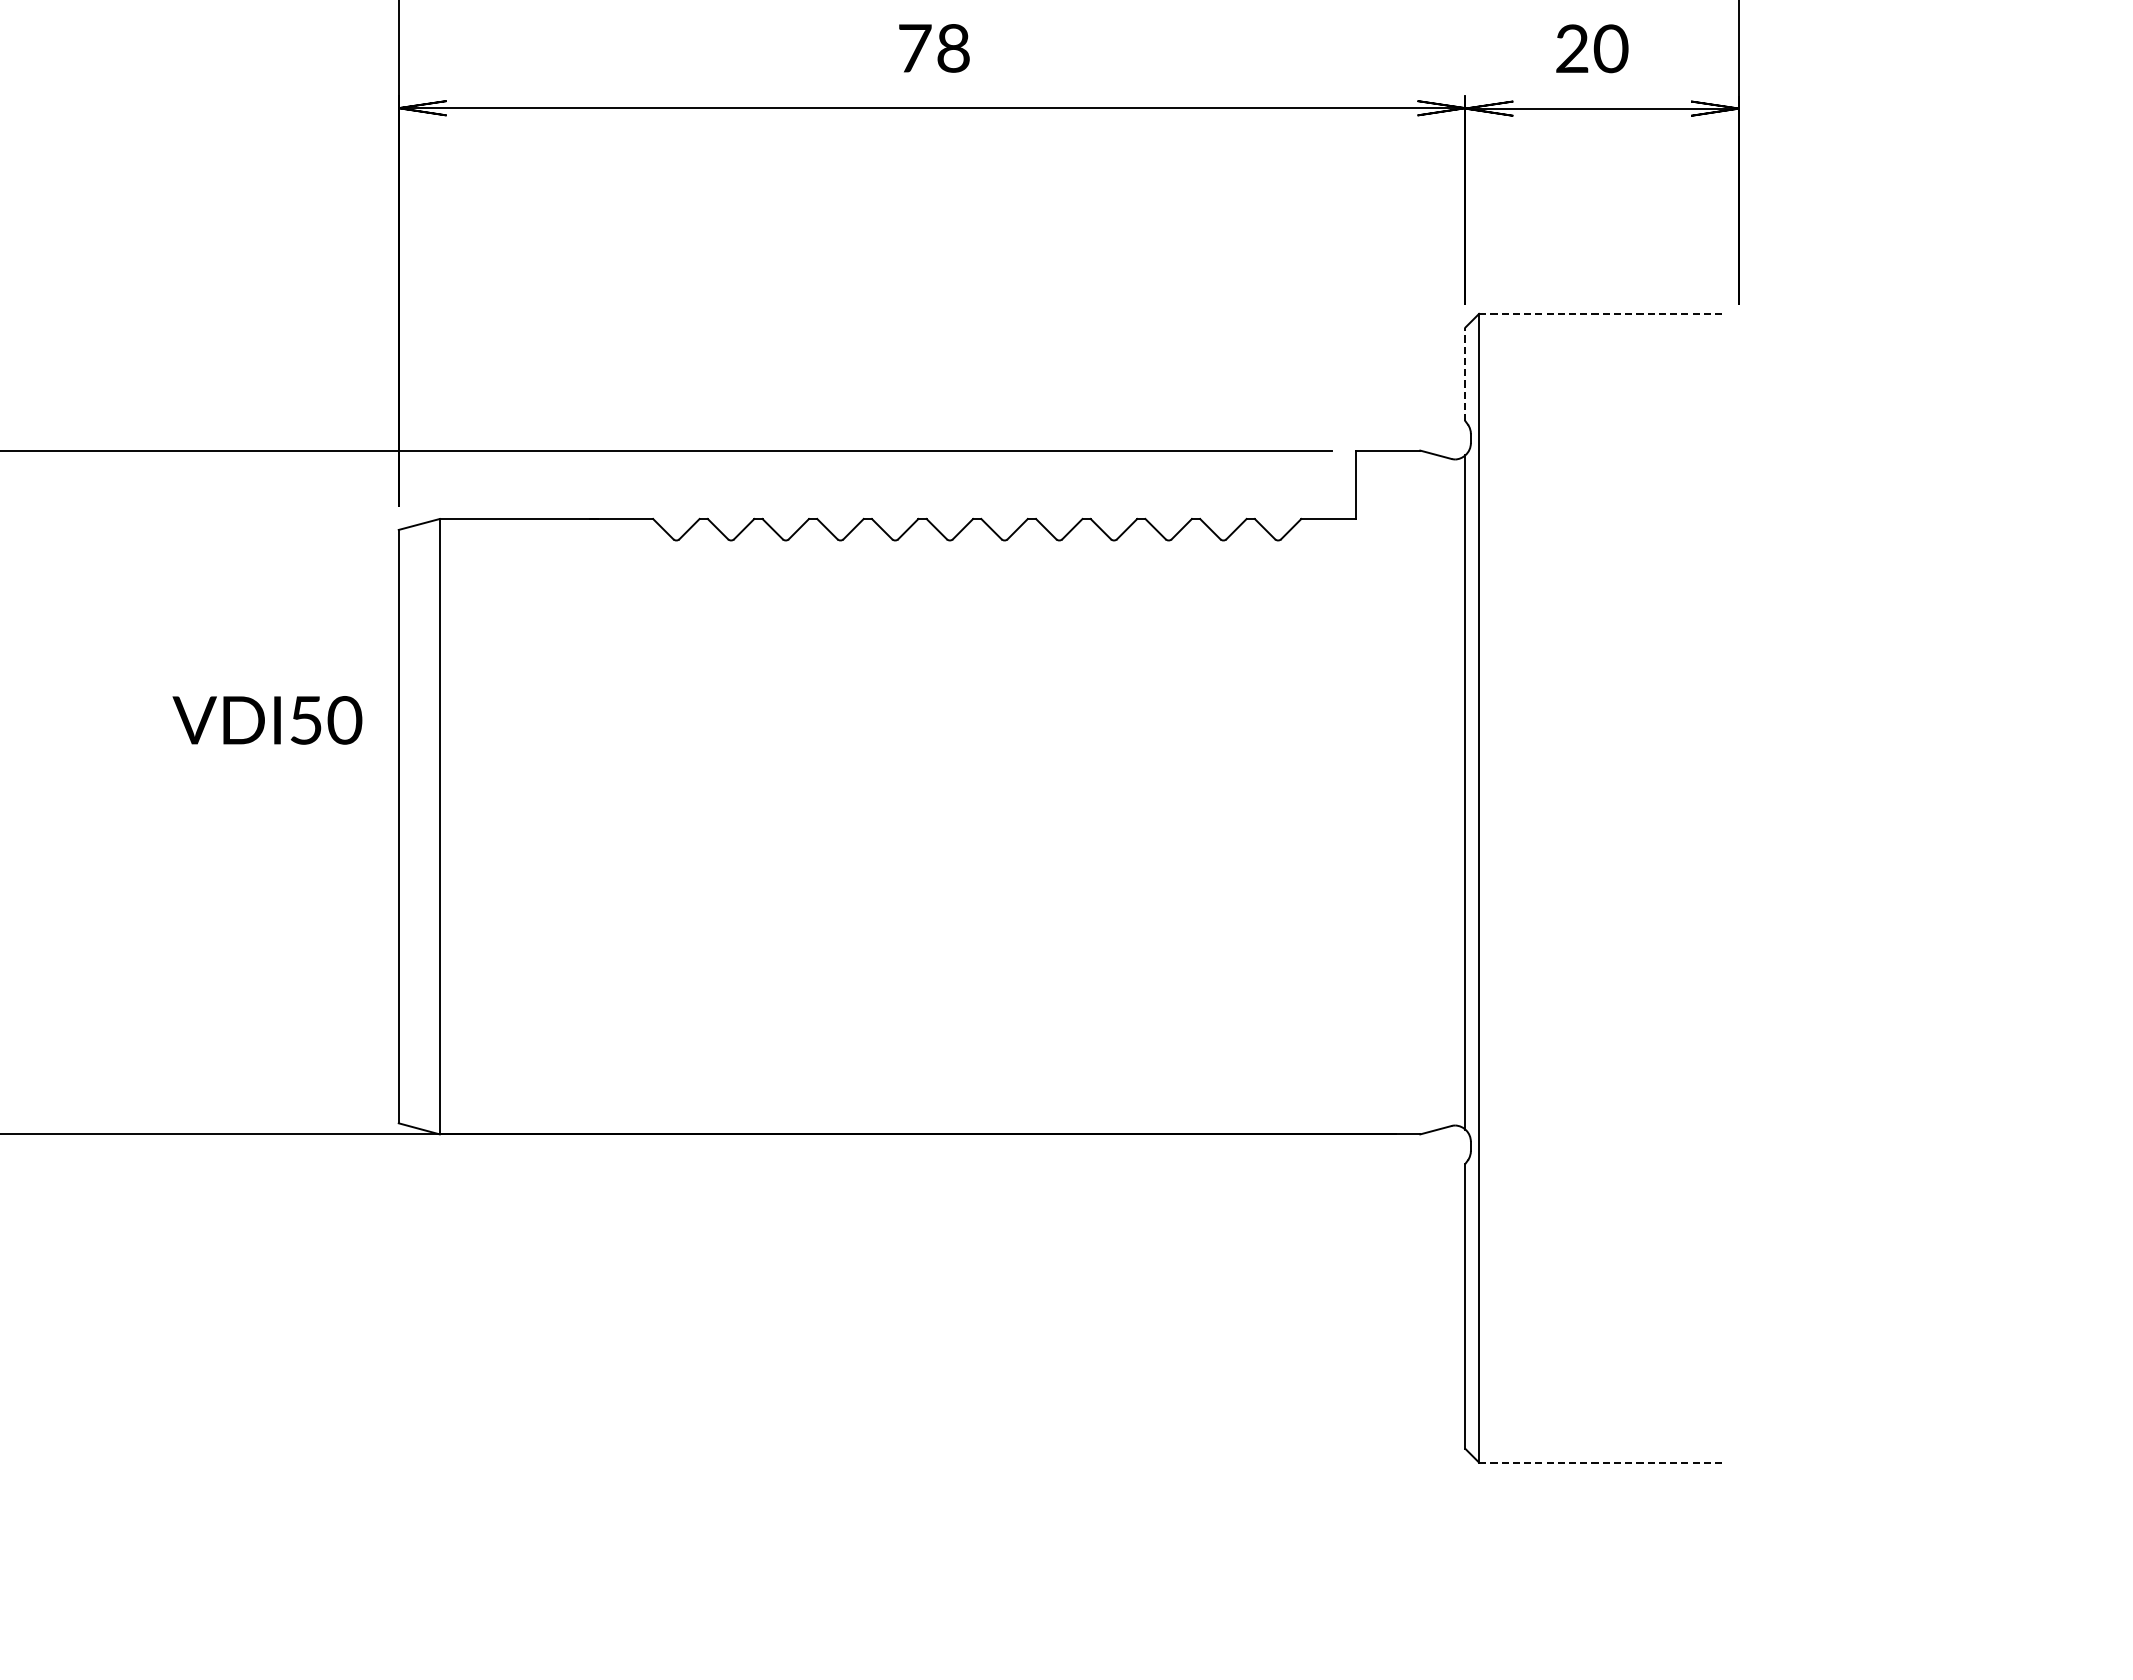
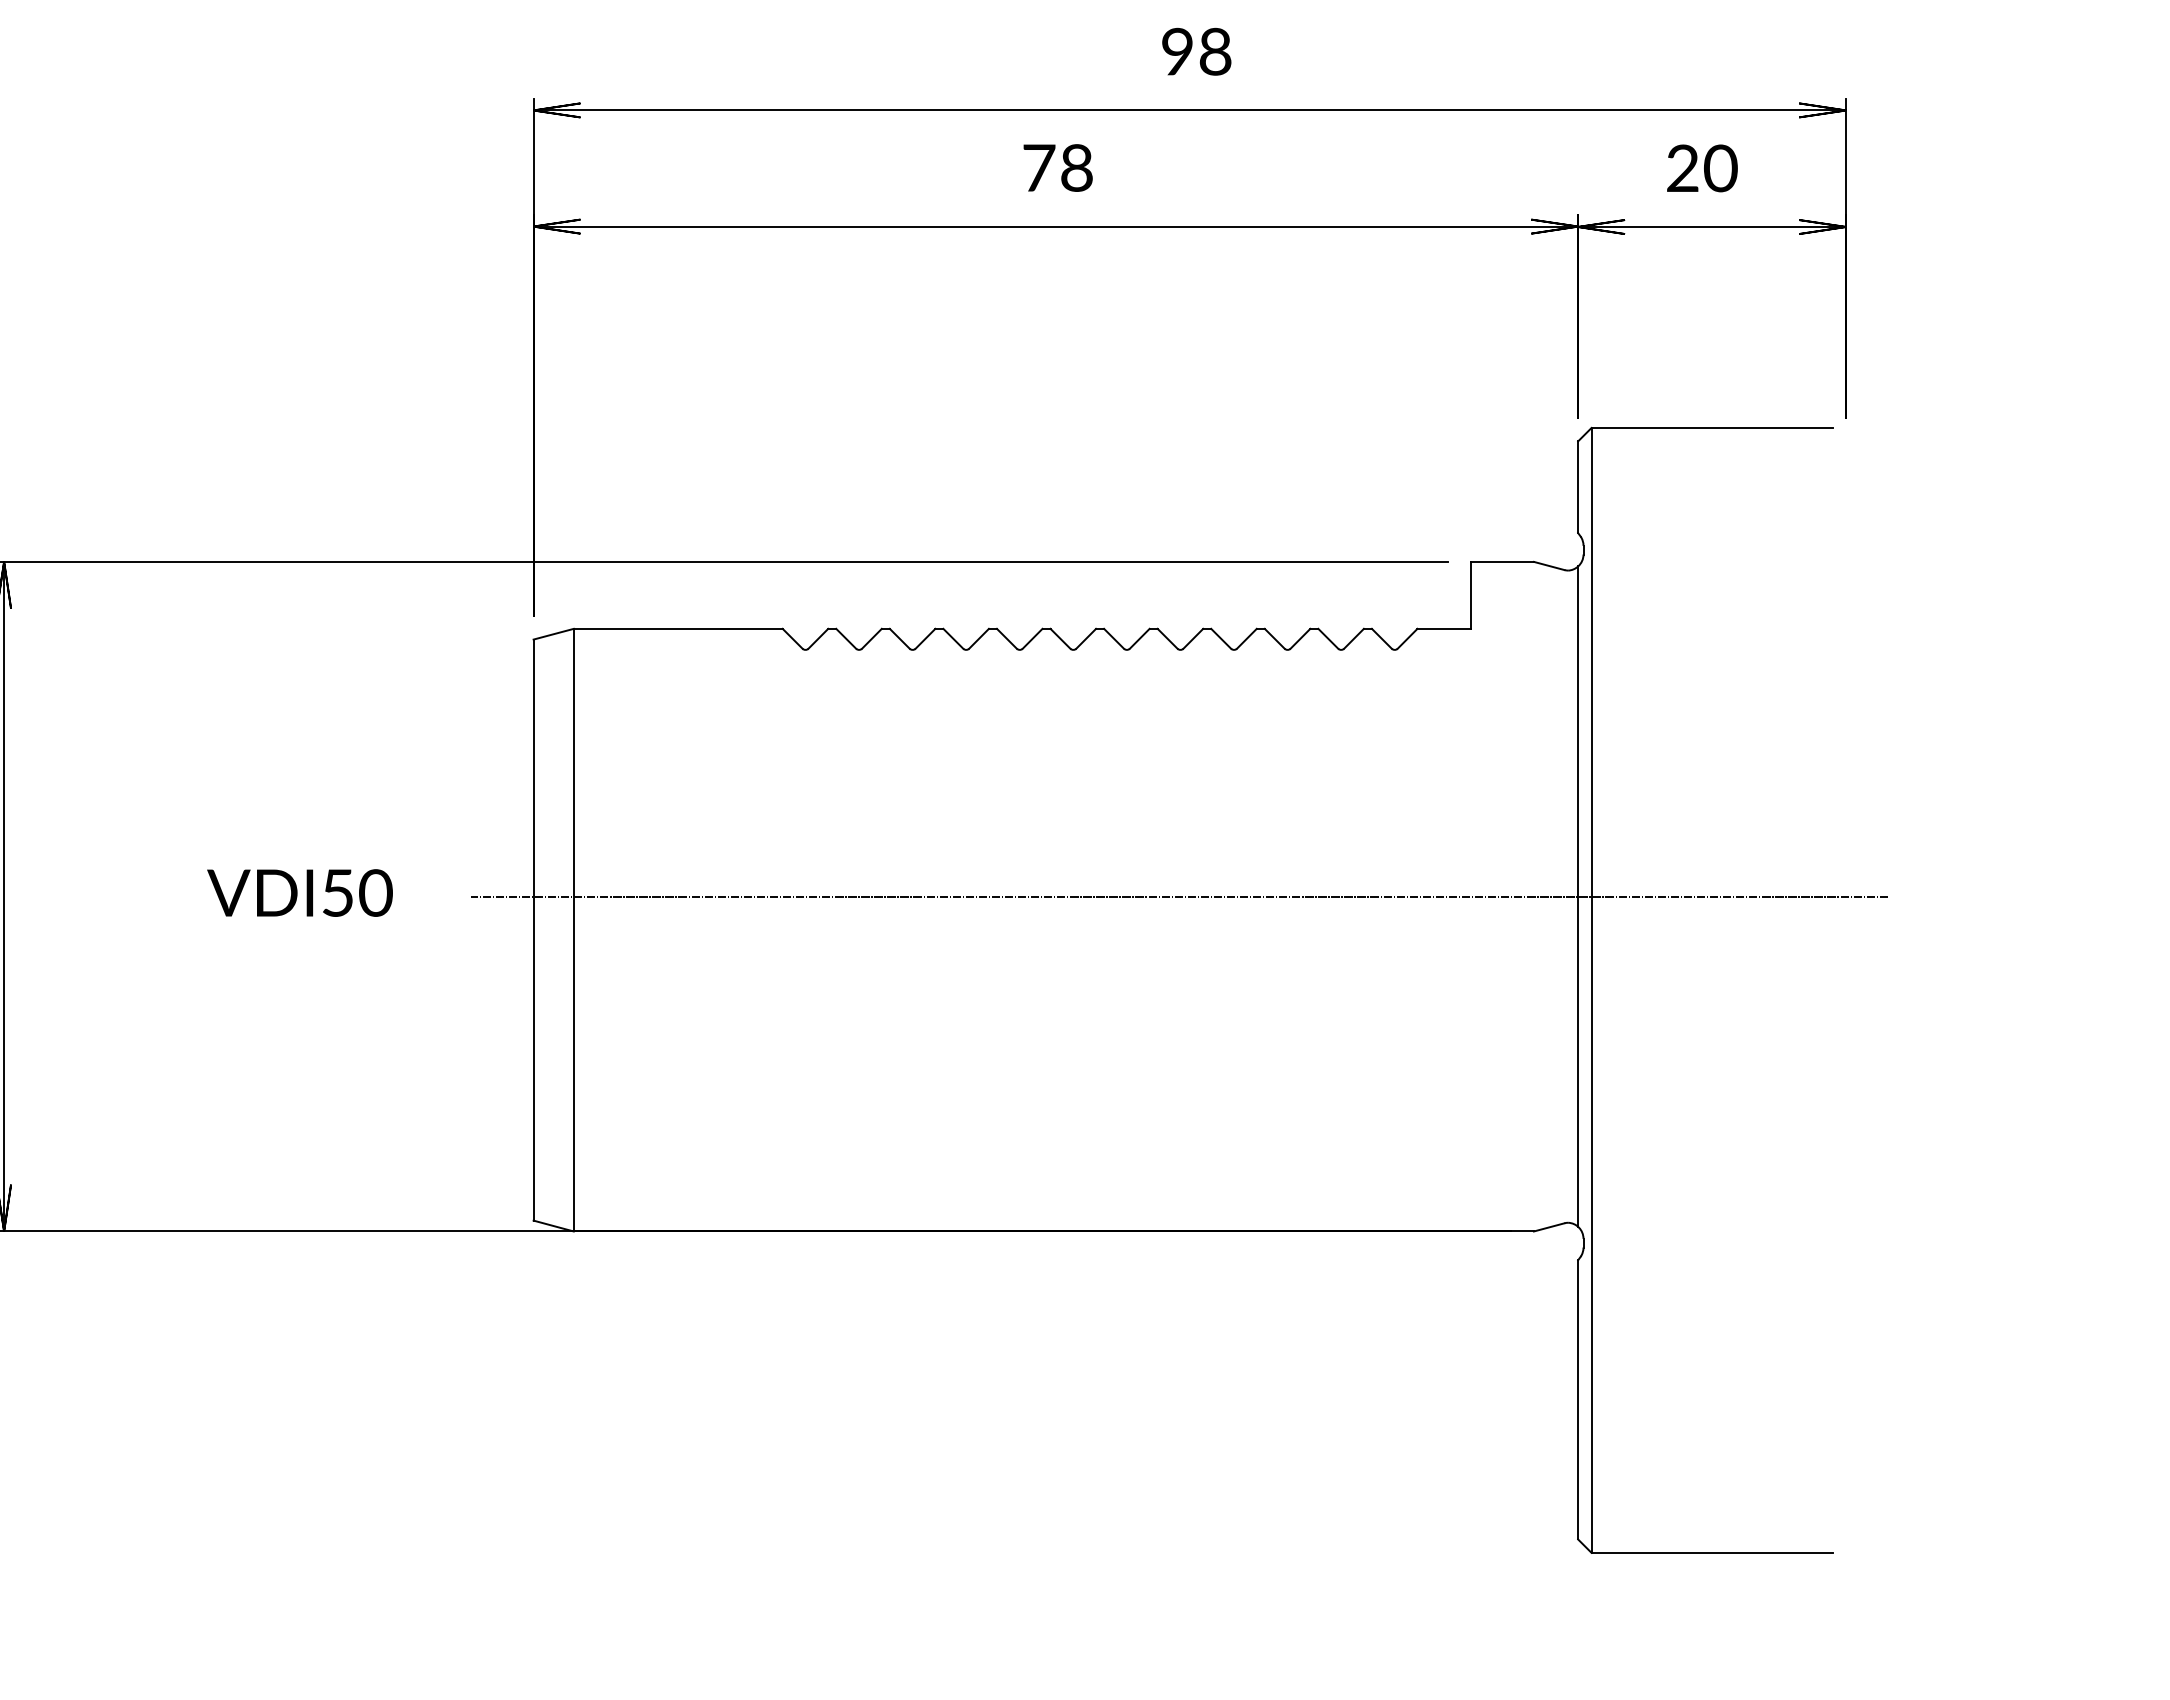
line: (1602, 313) -> (1712, 427), dashed -> solid
line: (1465, 374) -> (1578, 487), dashed -> solid
text: (266, 719) -> (299, 892), moved
line: (1058, 792) -> (1179, 896), added
line: (1602, 1462) -> (1712, 1552), dashed -> solid

